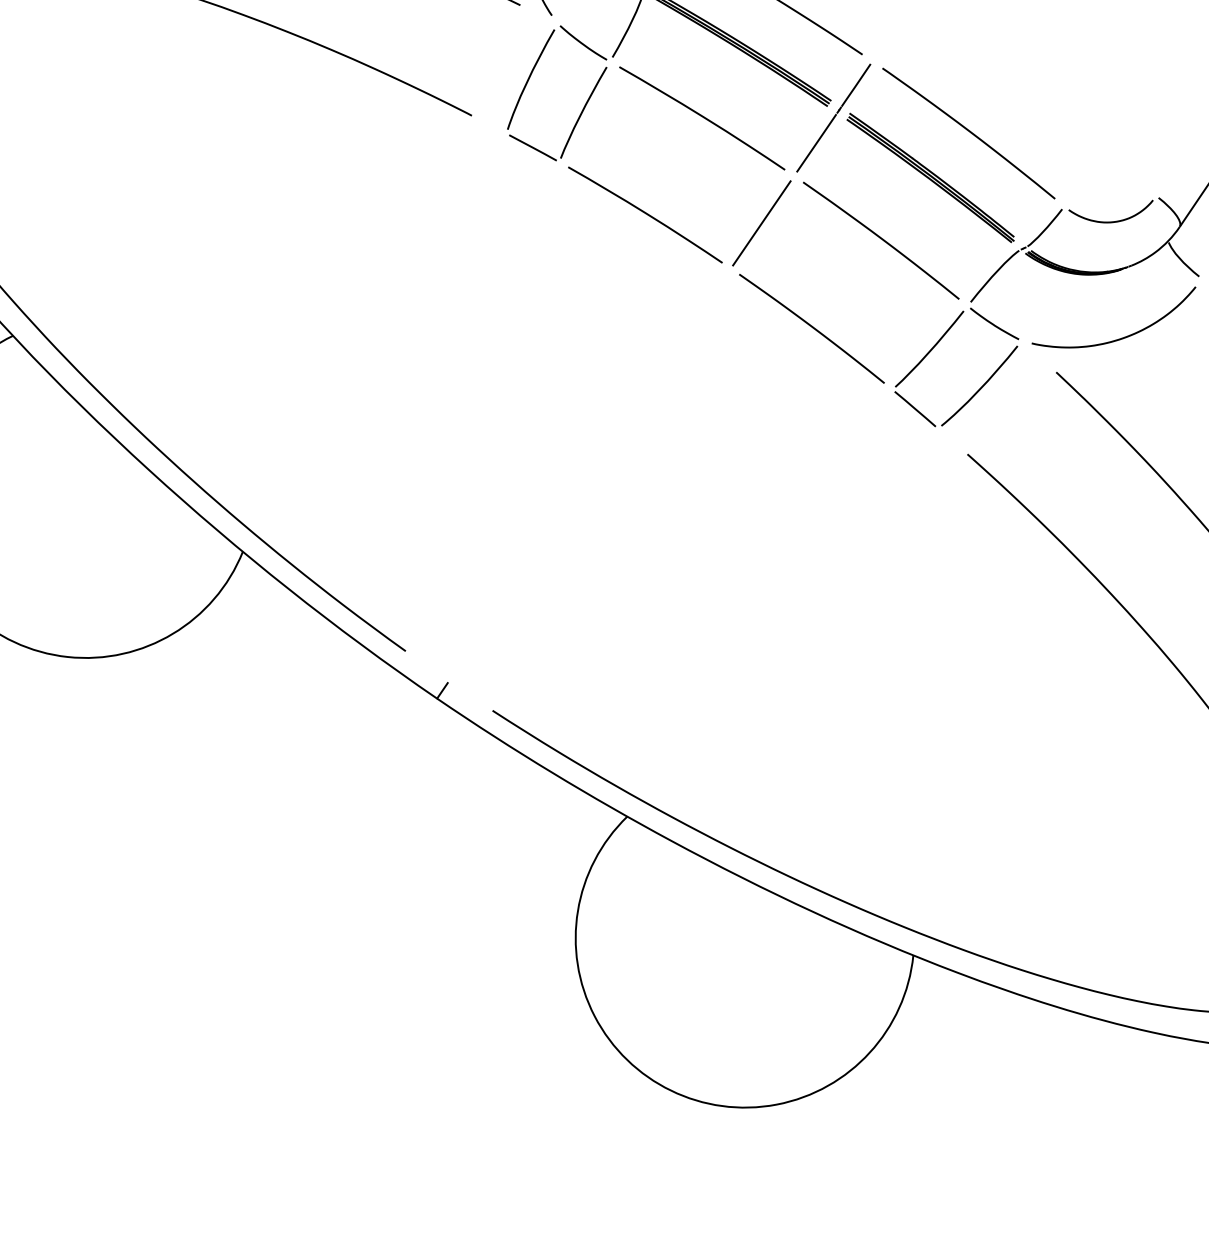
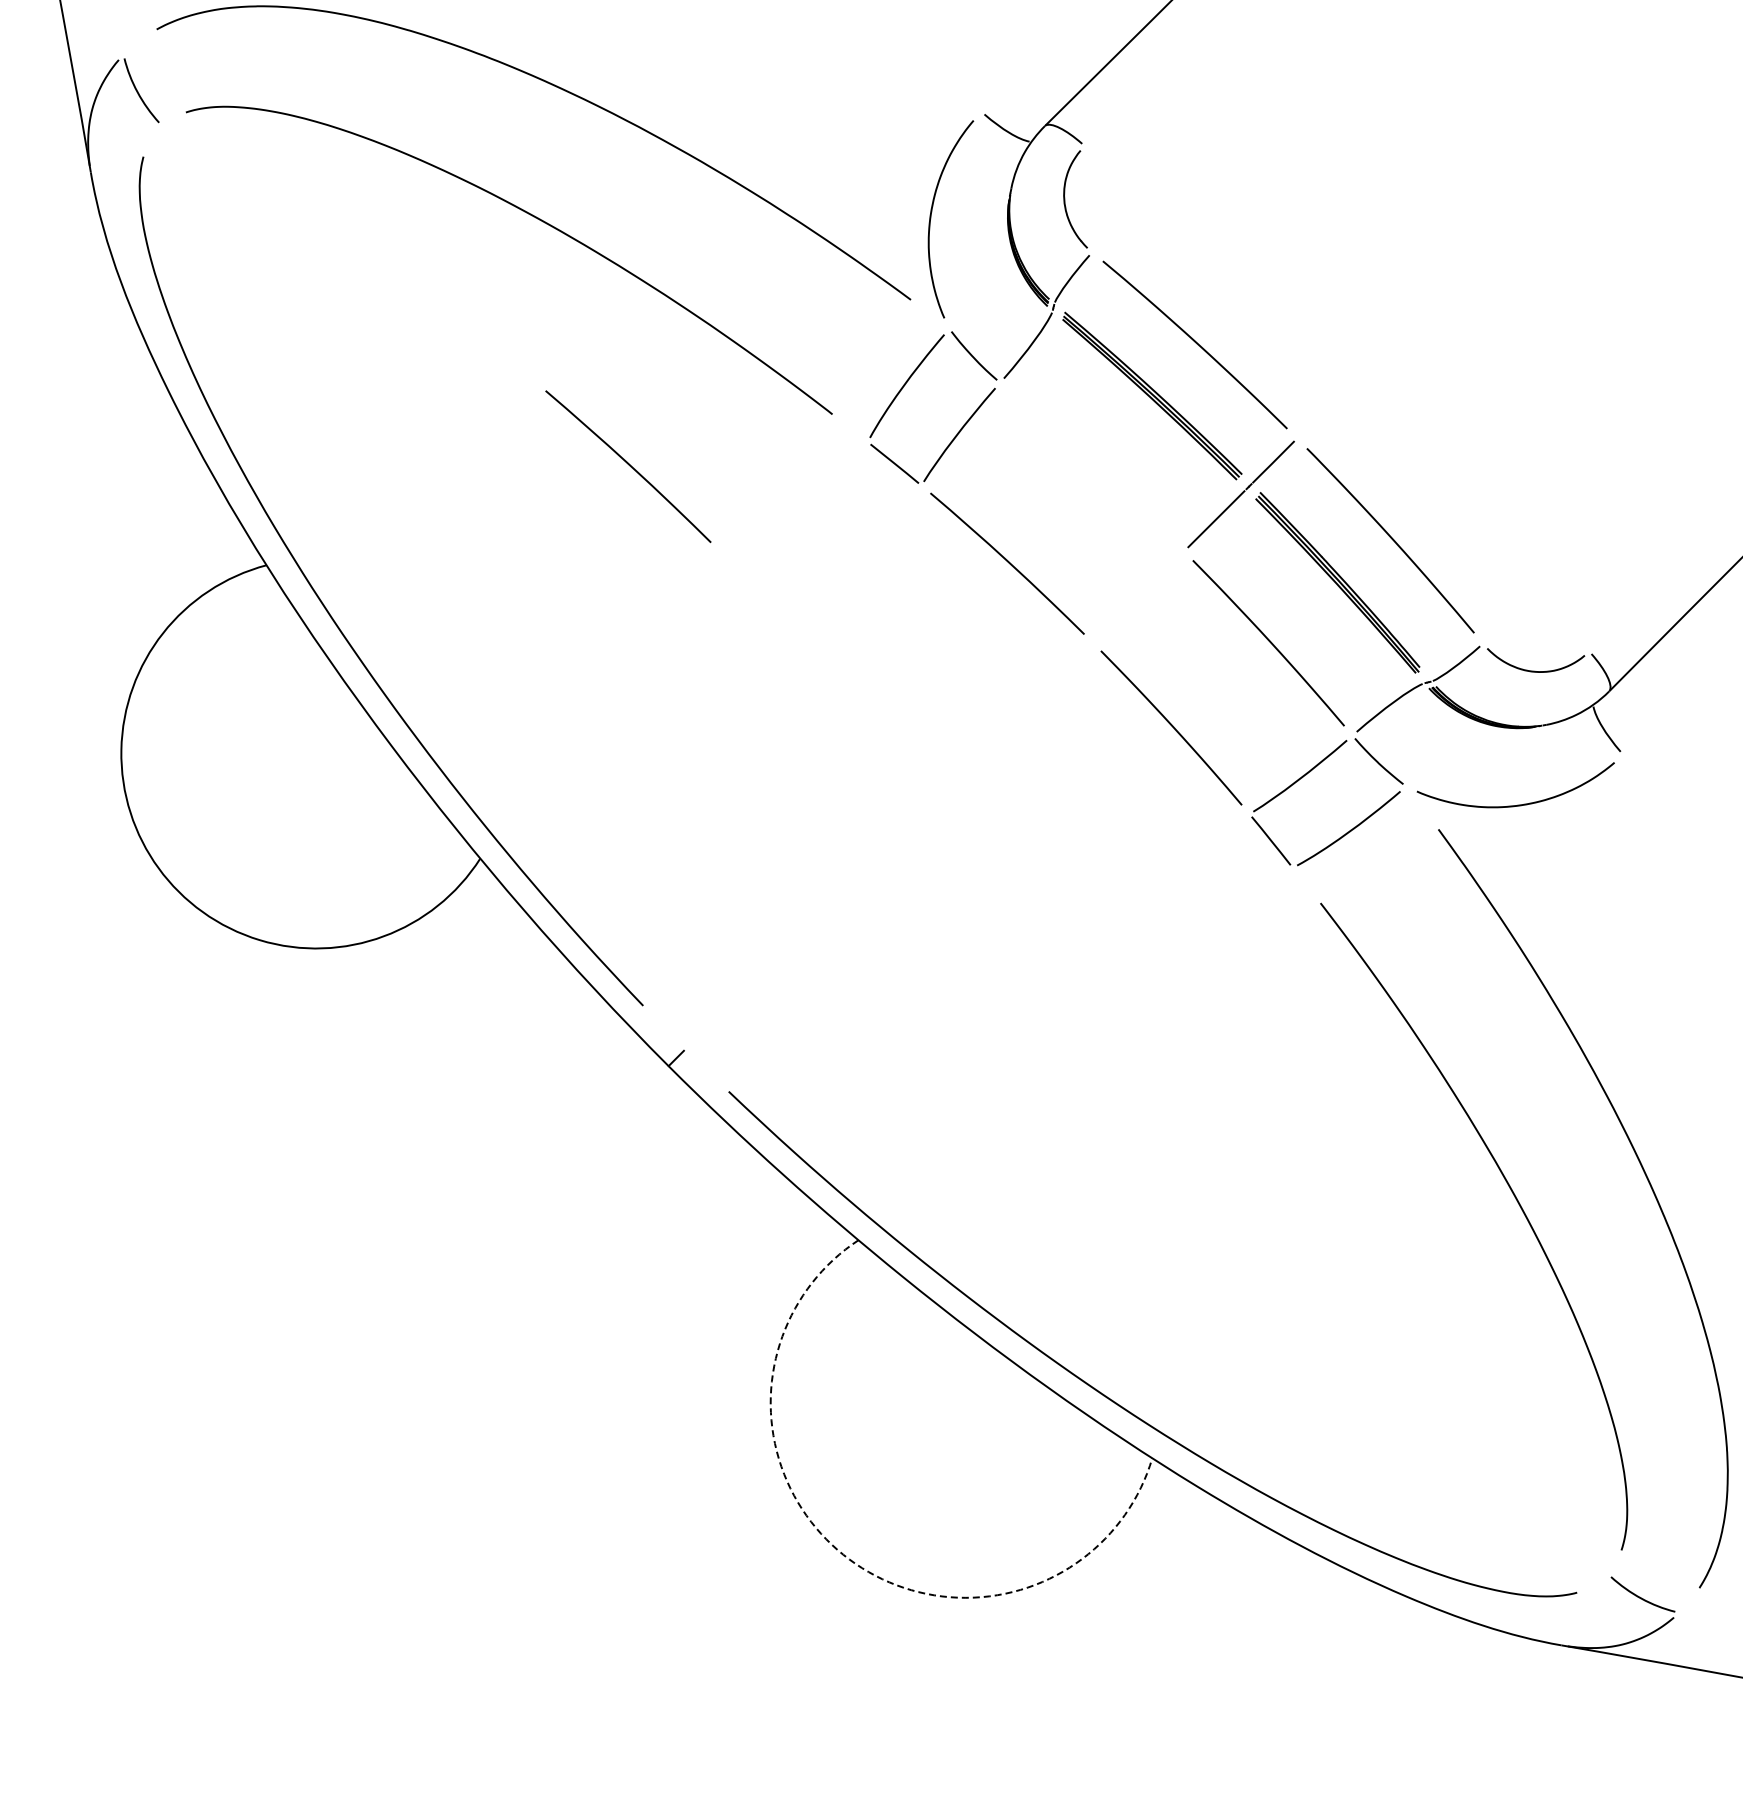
curve: (702, 117) -> (628, 465), moved
line: (761, 223) -> (1136, 597), removed
arc: (671, 1090) -> (849, 1559), solid -> dashed

